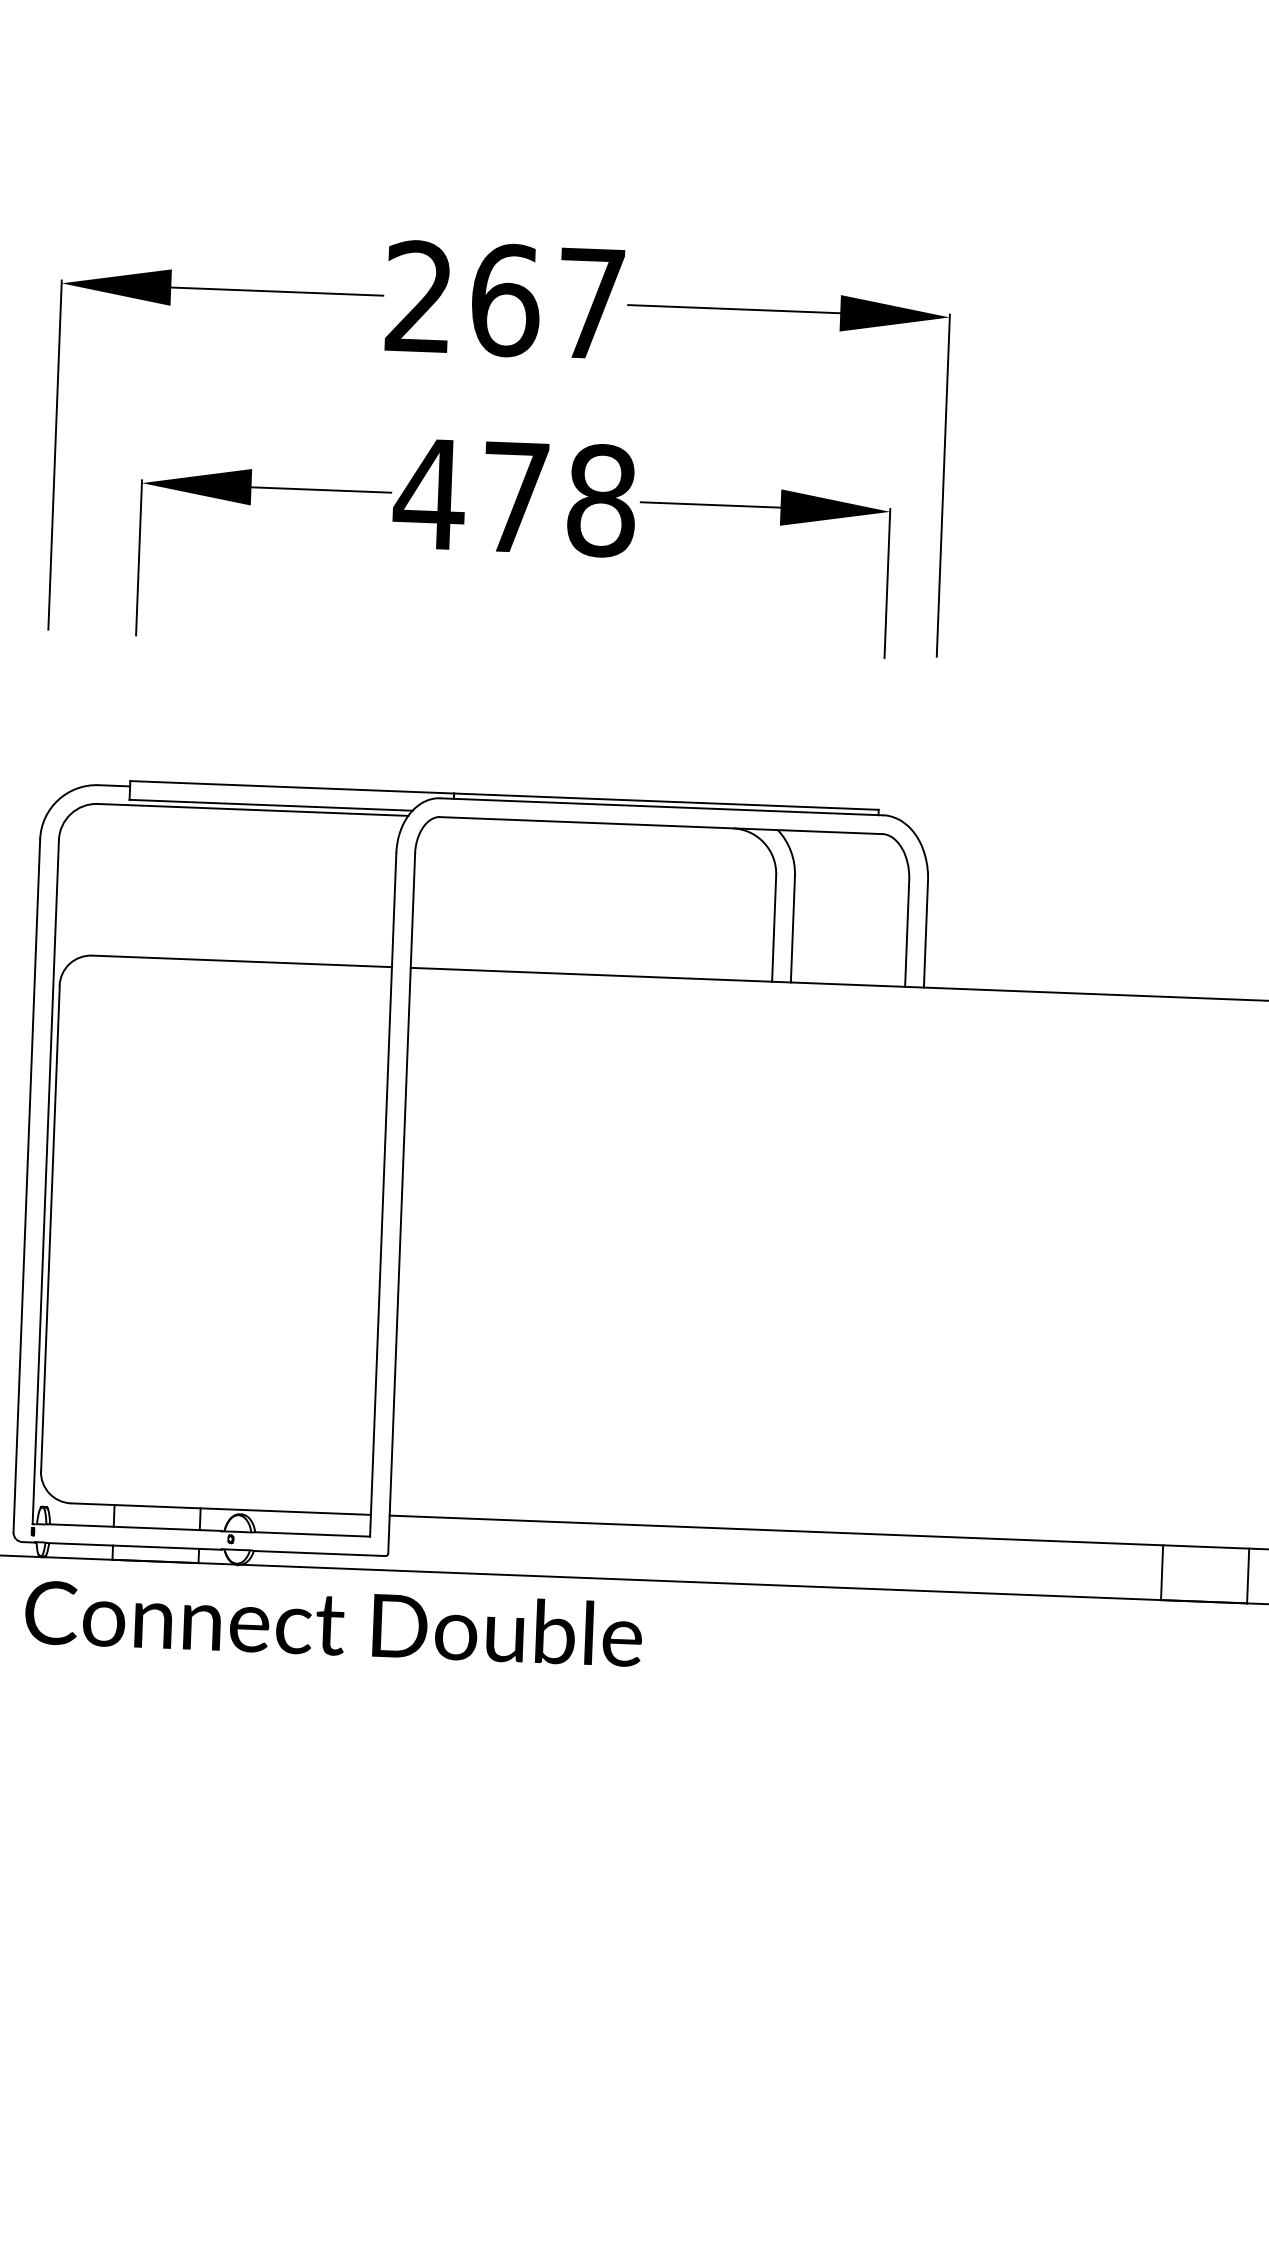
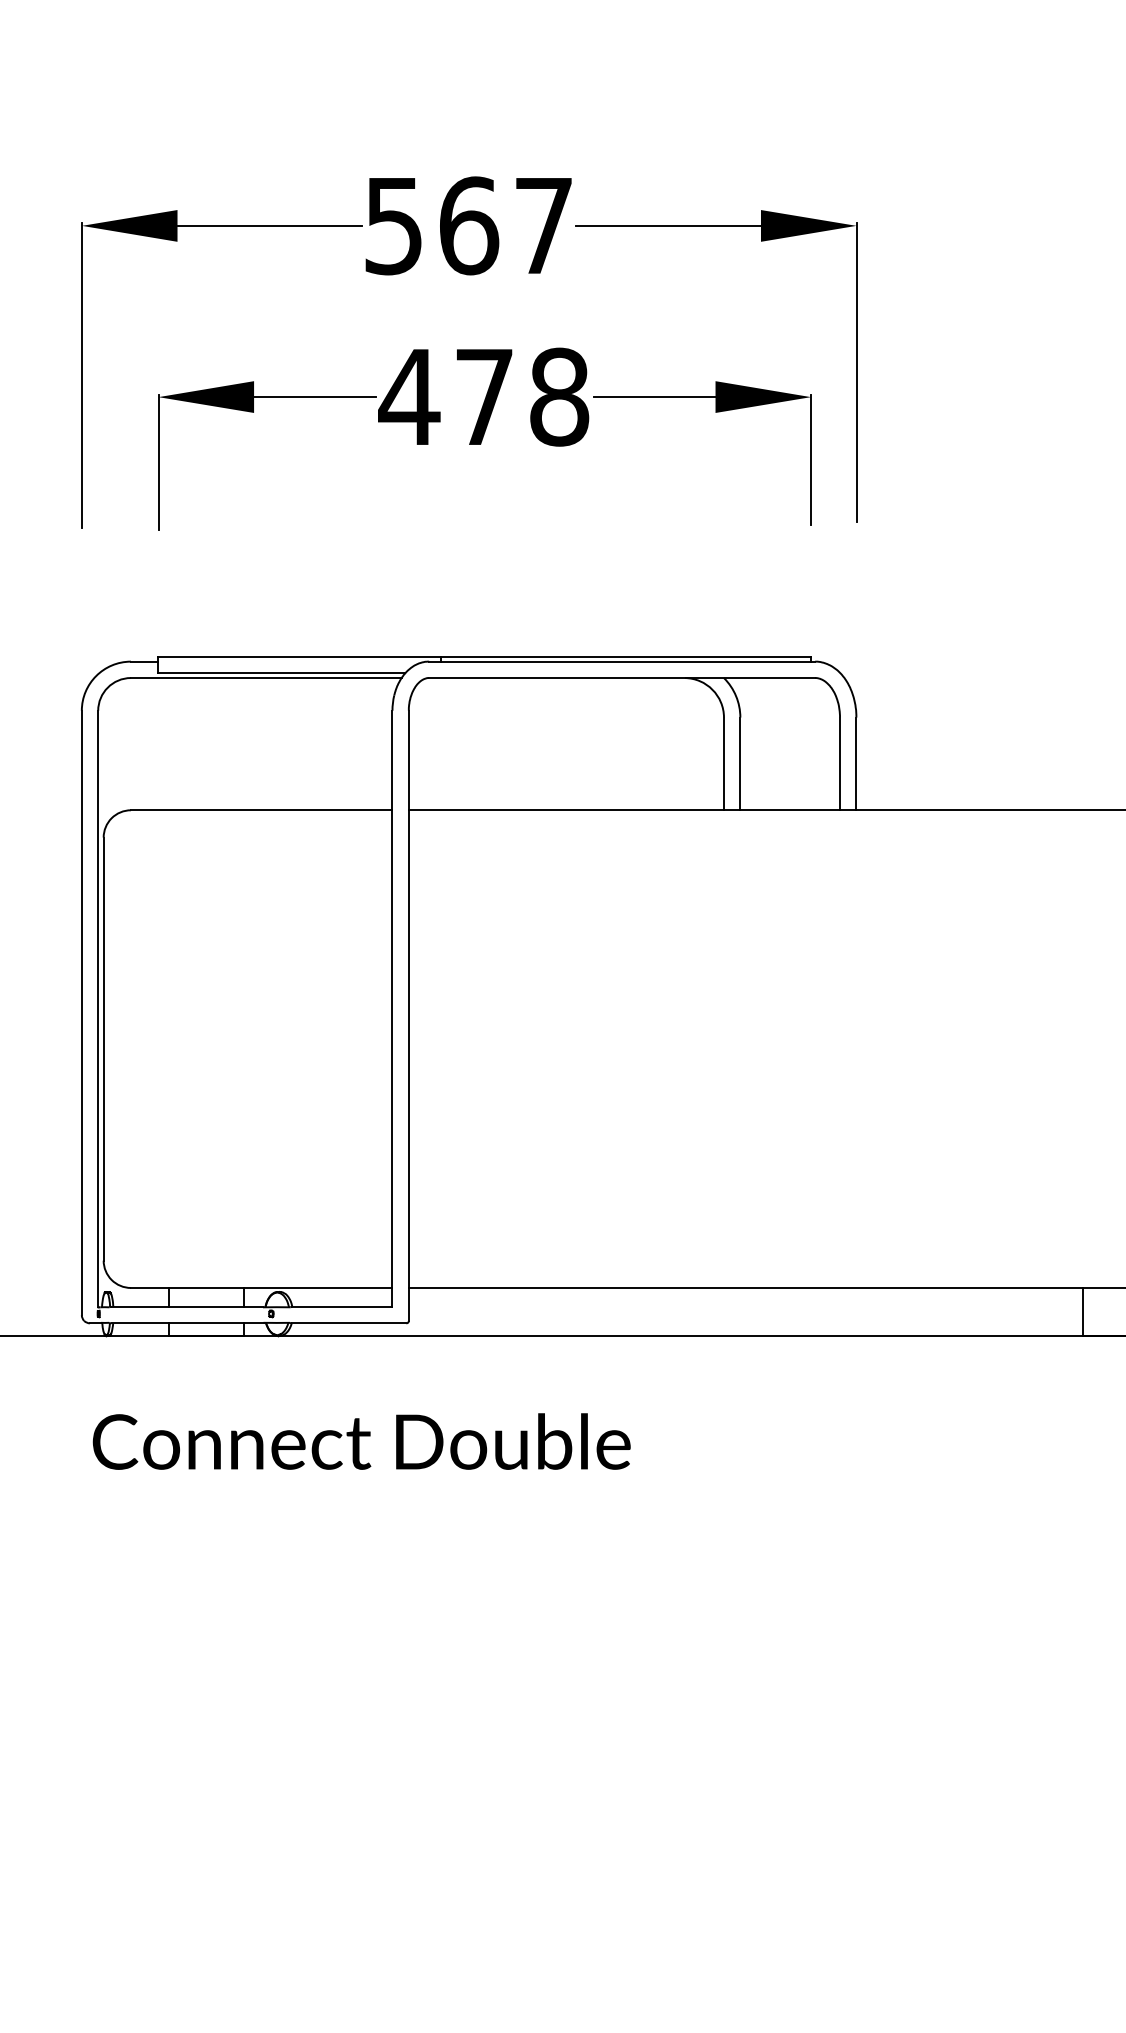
text: (418, 296) -> (393, 225), 267 -> 567
text: (333, 1623) -> (361, 1441), moved

